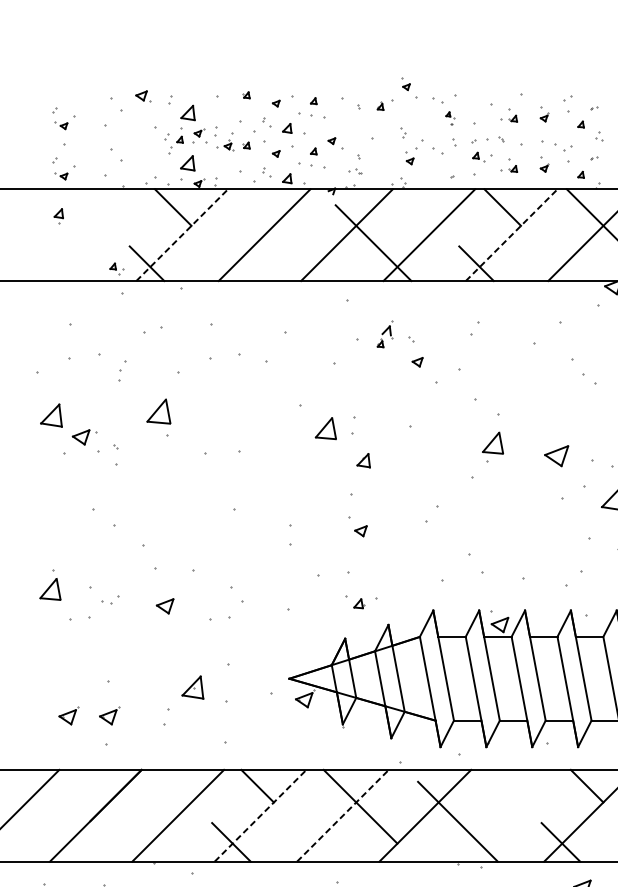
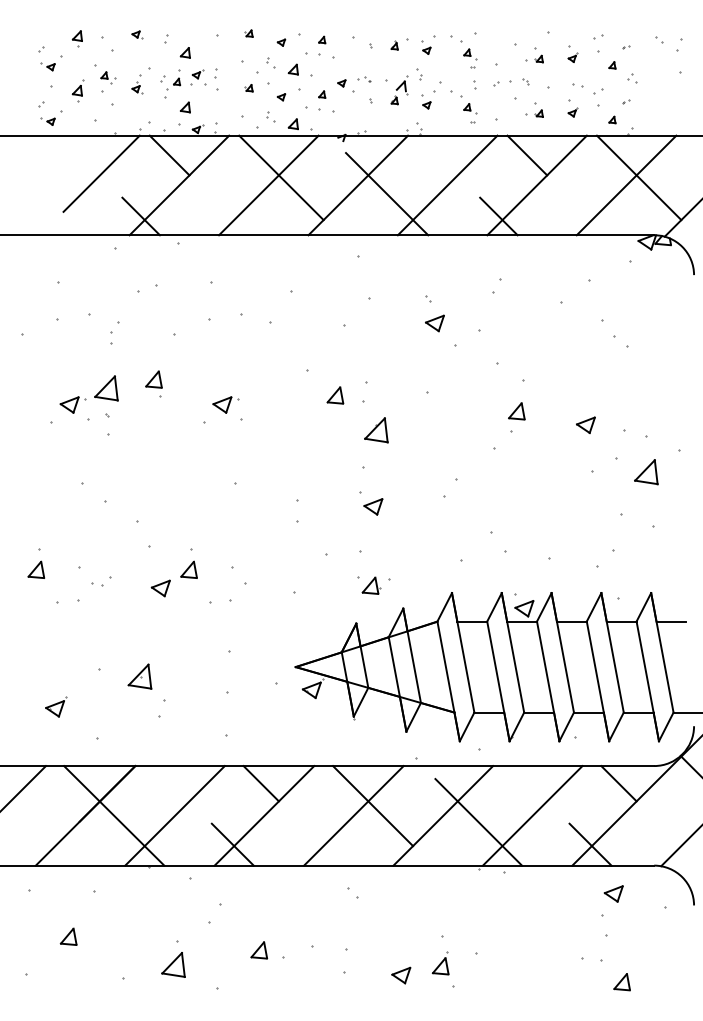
part: (406, 84) -> (426, 47), moved
part: (143, 96) -> (137, 34), size x0.62
part: (186, 112) -> (184, 52), size x0.62
part: (450, 118) -> (470, 58), size x1.43
part: (229, 142) -> (137, 84), moved
part: (548, 143) -> (577, 85), size x0.62
part: (88, 147) -> (77, 90), added
part: (478, 156) -> (470, 108), moved
part: (187, 163) -> (185, 107), size x0.62
part: (355, 171) -> (364, 79), moved
part: (57, 215) -> (76, 38), moved
line: (110, 224) -> (101, 173), added
line: (276, 227) -> (281, 177), added
line: (182, 235) -> (179, 185), dashed -> solid
line: (512, 235) -> (537, 185), dashed -> solid
part: (116, 268) -> (108, 77), moved
part: (384, 334) -> (399, 90), moved
part: (417, 362) -> (434, 323), size x1.67
part: (51, 415) -> (106, 388), moved
part: (158, 417) -> (153, 383), size x0.62
part: (326, 428) -> (335, 395), size x0.71
part: (224, 436) -> (225, 404), added
part: (492, 443) -> (516, 411), size x0.71
part: (556, 455) -> (585, 424), size x0.71
part: (363, 460) -> (376, 430), size x1.67
part: (361, 530) -> (373, 506), size x1.43
part: (50, 588) -> (36, 569), size x0.71
part: (190, 588) -> (188, 569), added
part: (359, 603) -> (371, 585), size x1.67
part: (192, 687) -> (139, 676), moved
part: (109, 715) -> (100, 706), removed
line: (122, 815) -> (114, 815), added
line: (260, 815) -> (264, 815), dashed -> solid
line: (343, 815) -> (354, 815), dashed -> solid
line: (507, 815) -> (532, 815), added

